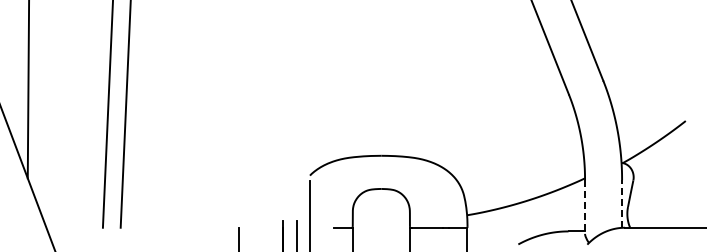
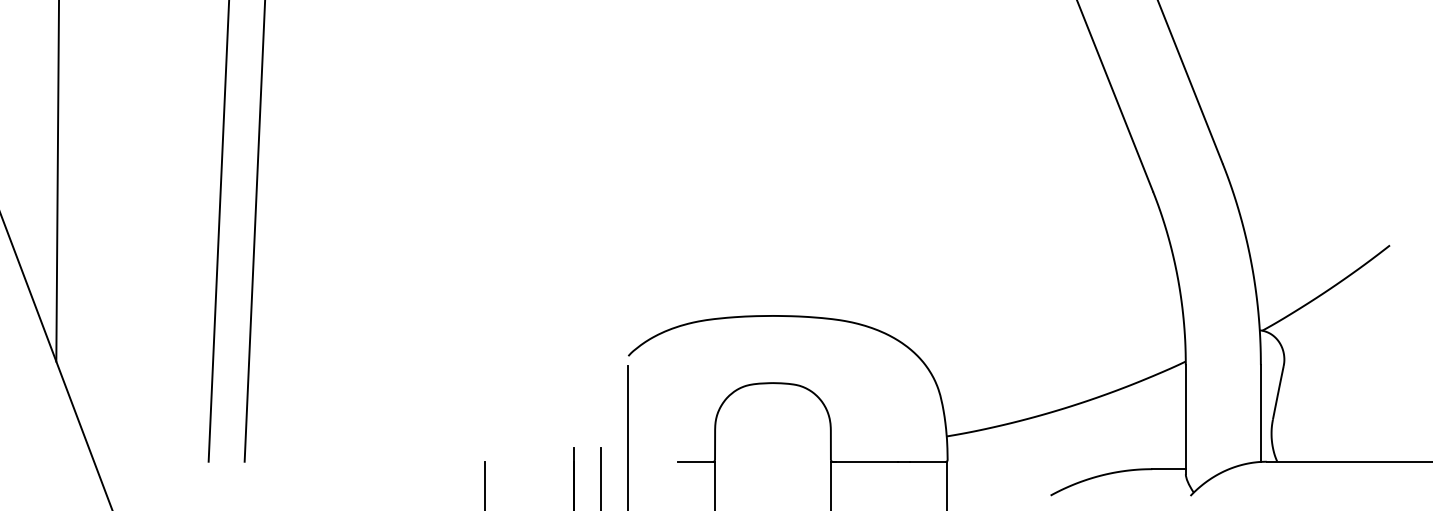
line: (622, 203) -> (1261, 412), dashed -> solid
line: (585, 206) -> (1186, 418), dashed -> solid

